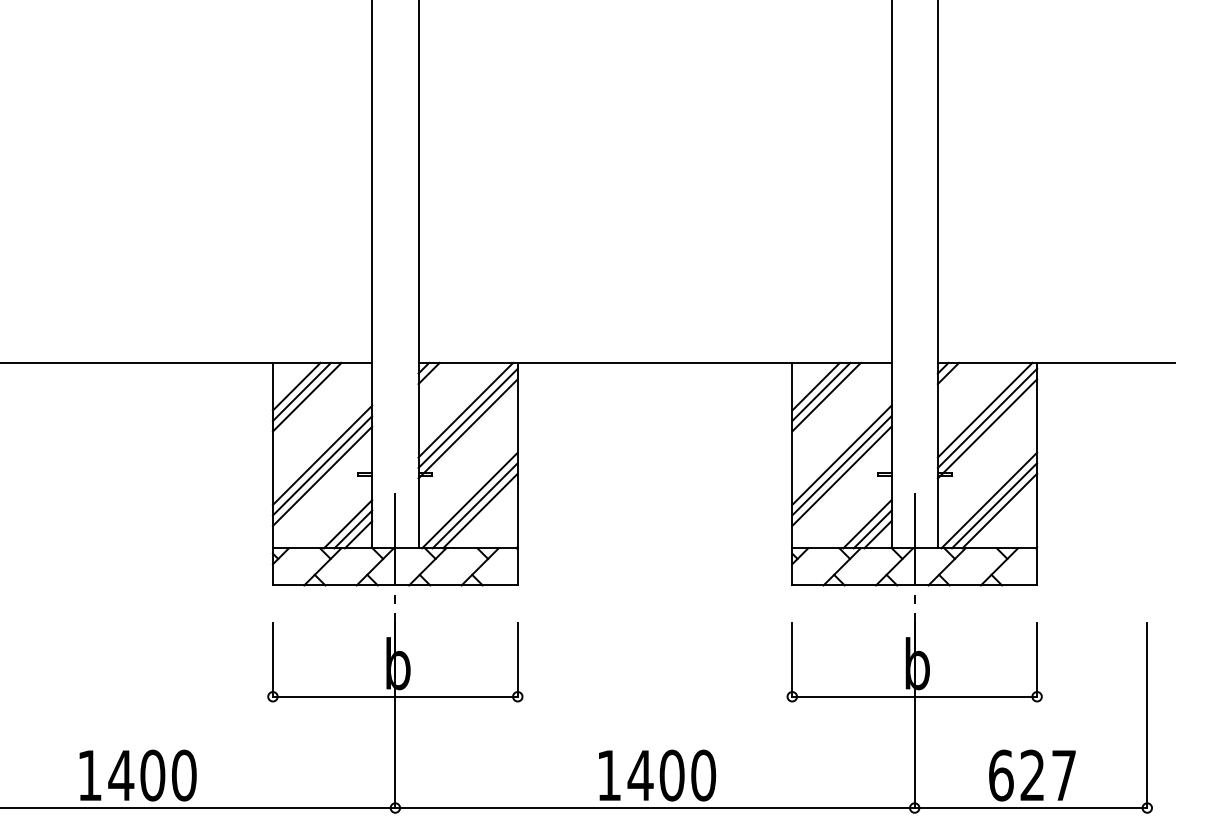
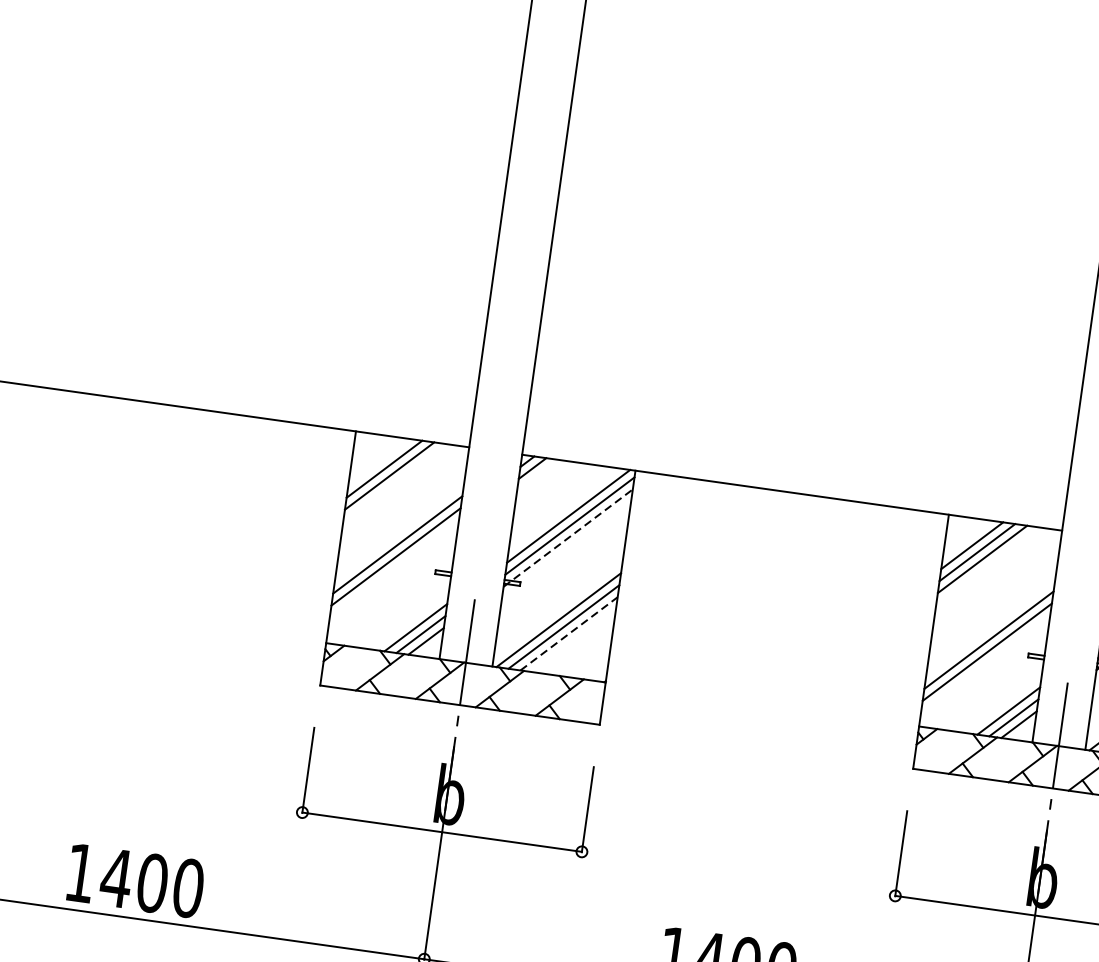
line: (296, 386) -> (379, 462), removed
line: (468, 428) -> (568, 537), solid -> dashed
line: (841, 454) -> (990, 627), removed
line: (322, 475) -> (394, 567), removed
line: (480, 511) -> (569, 634), solid -> dashed

